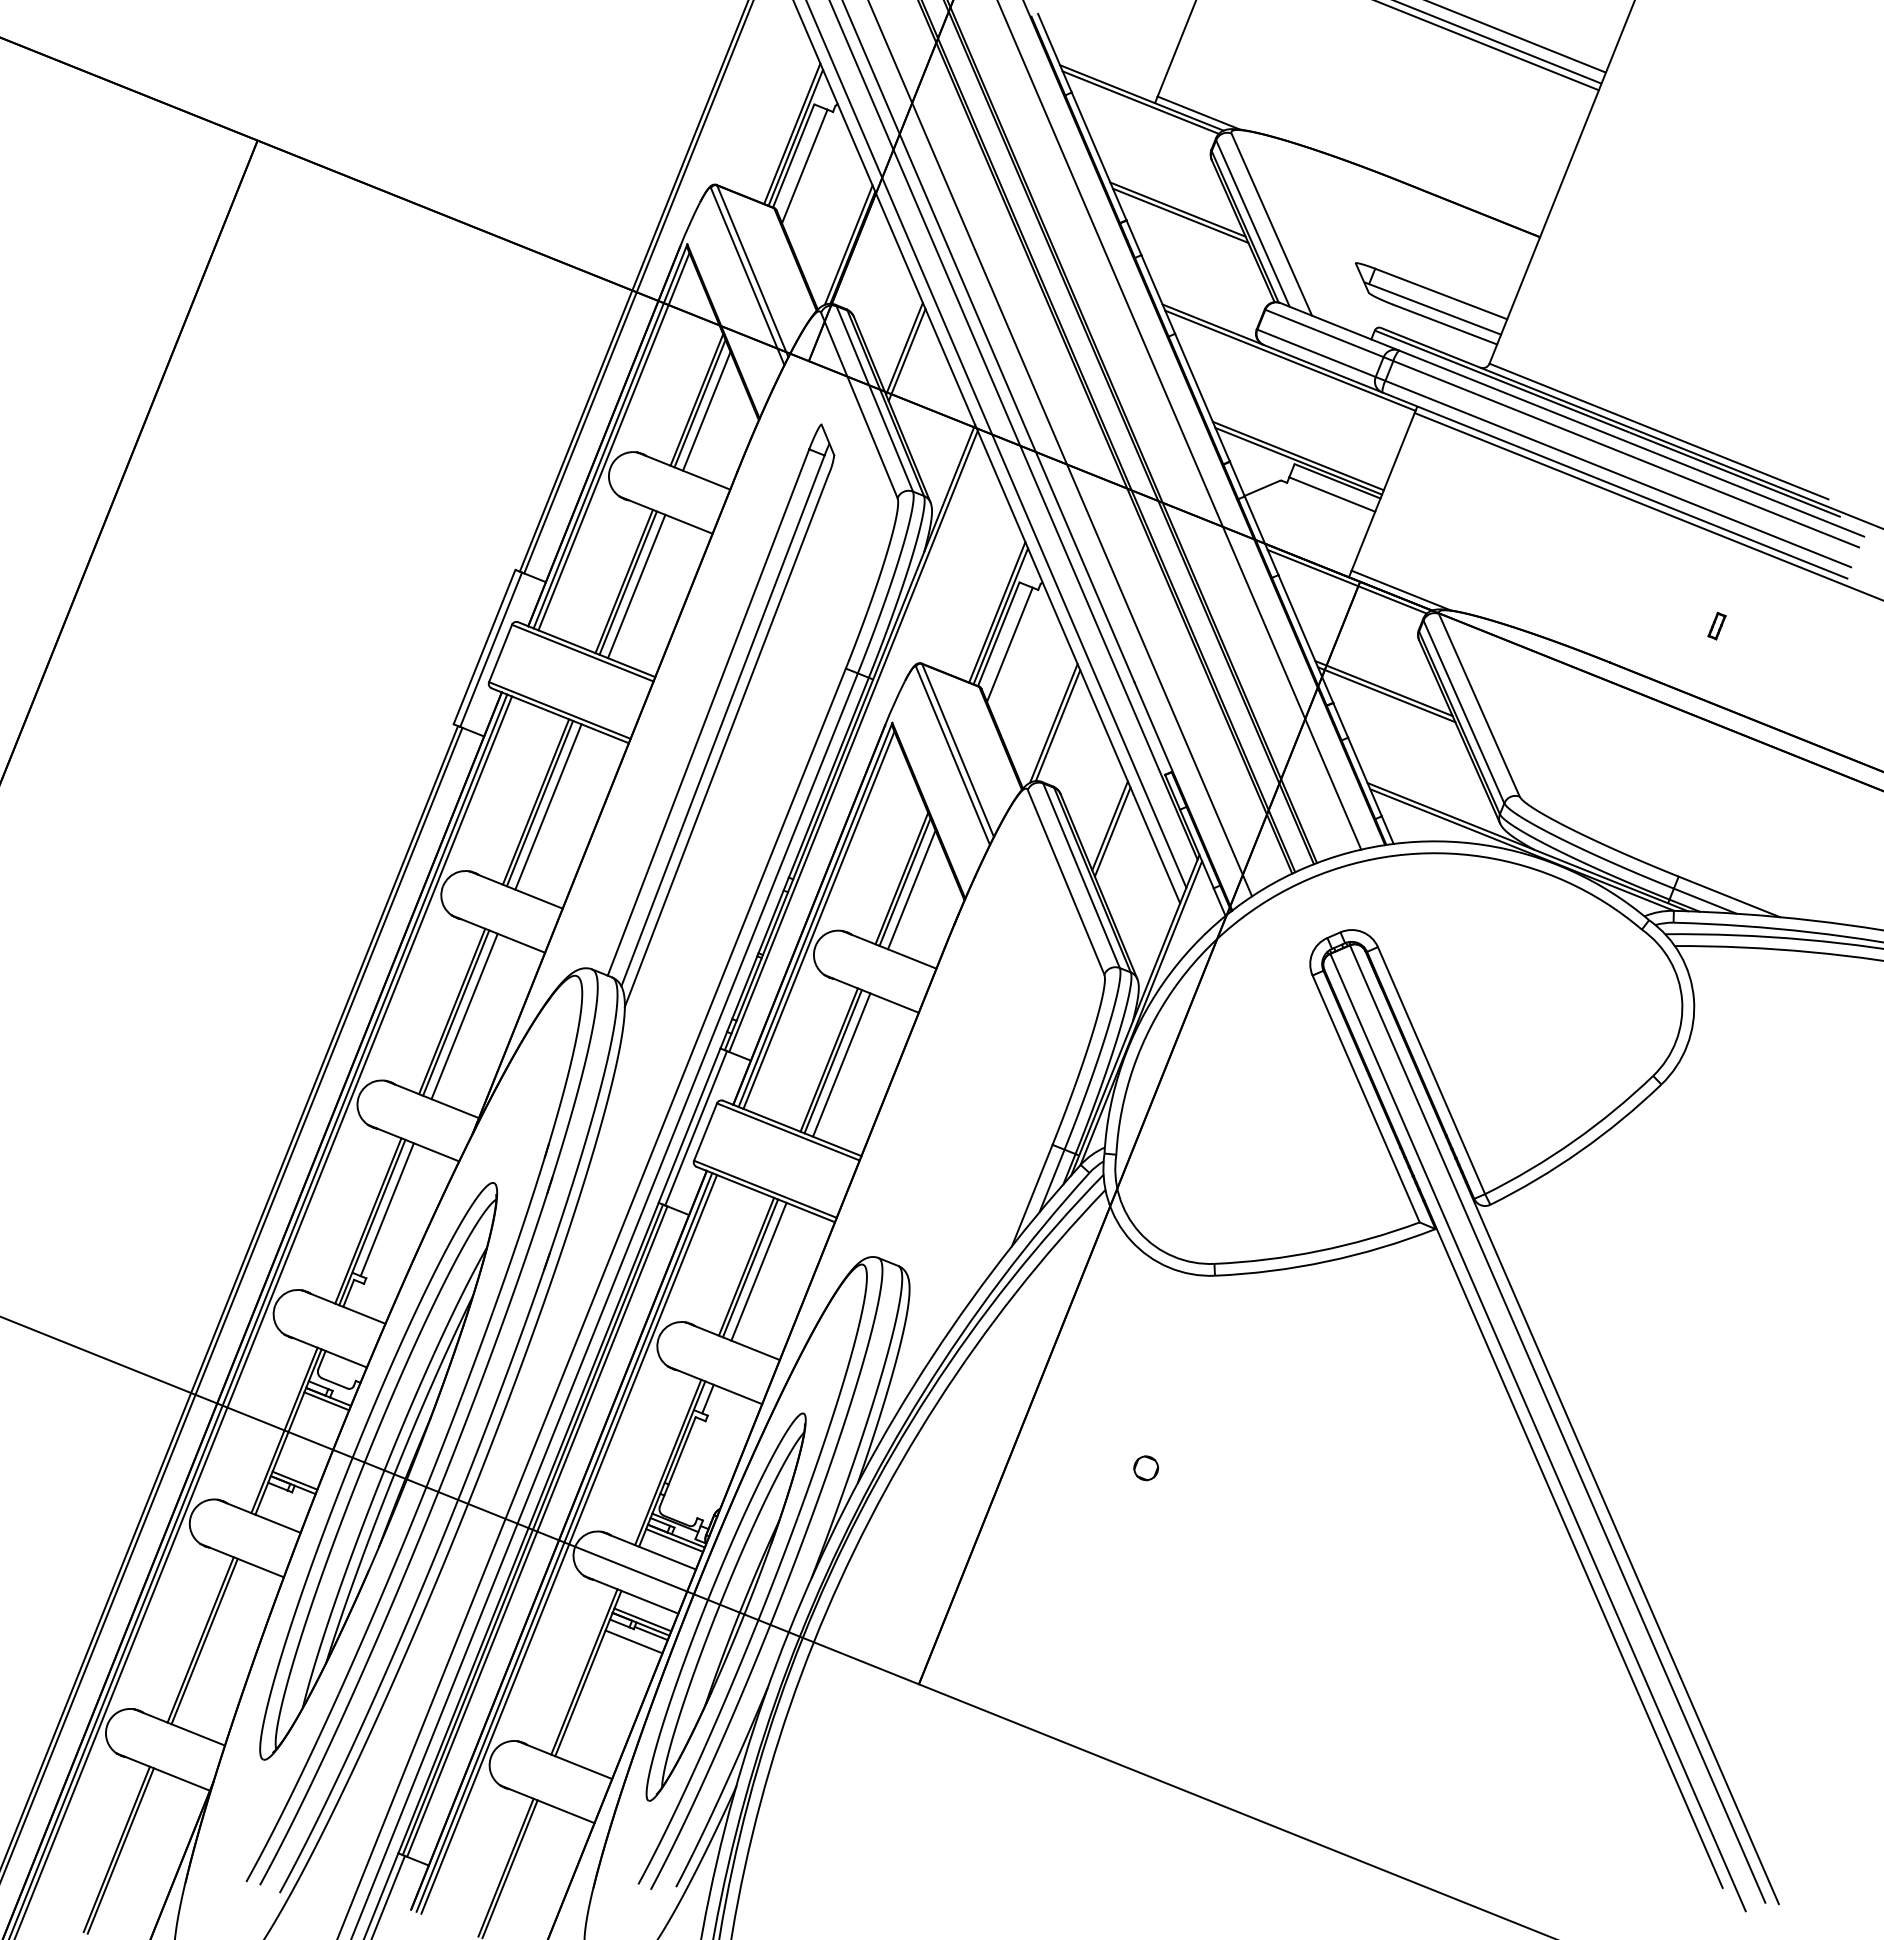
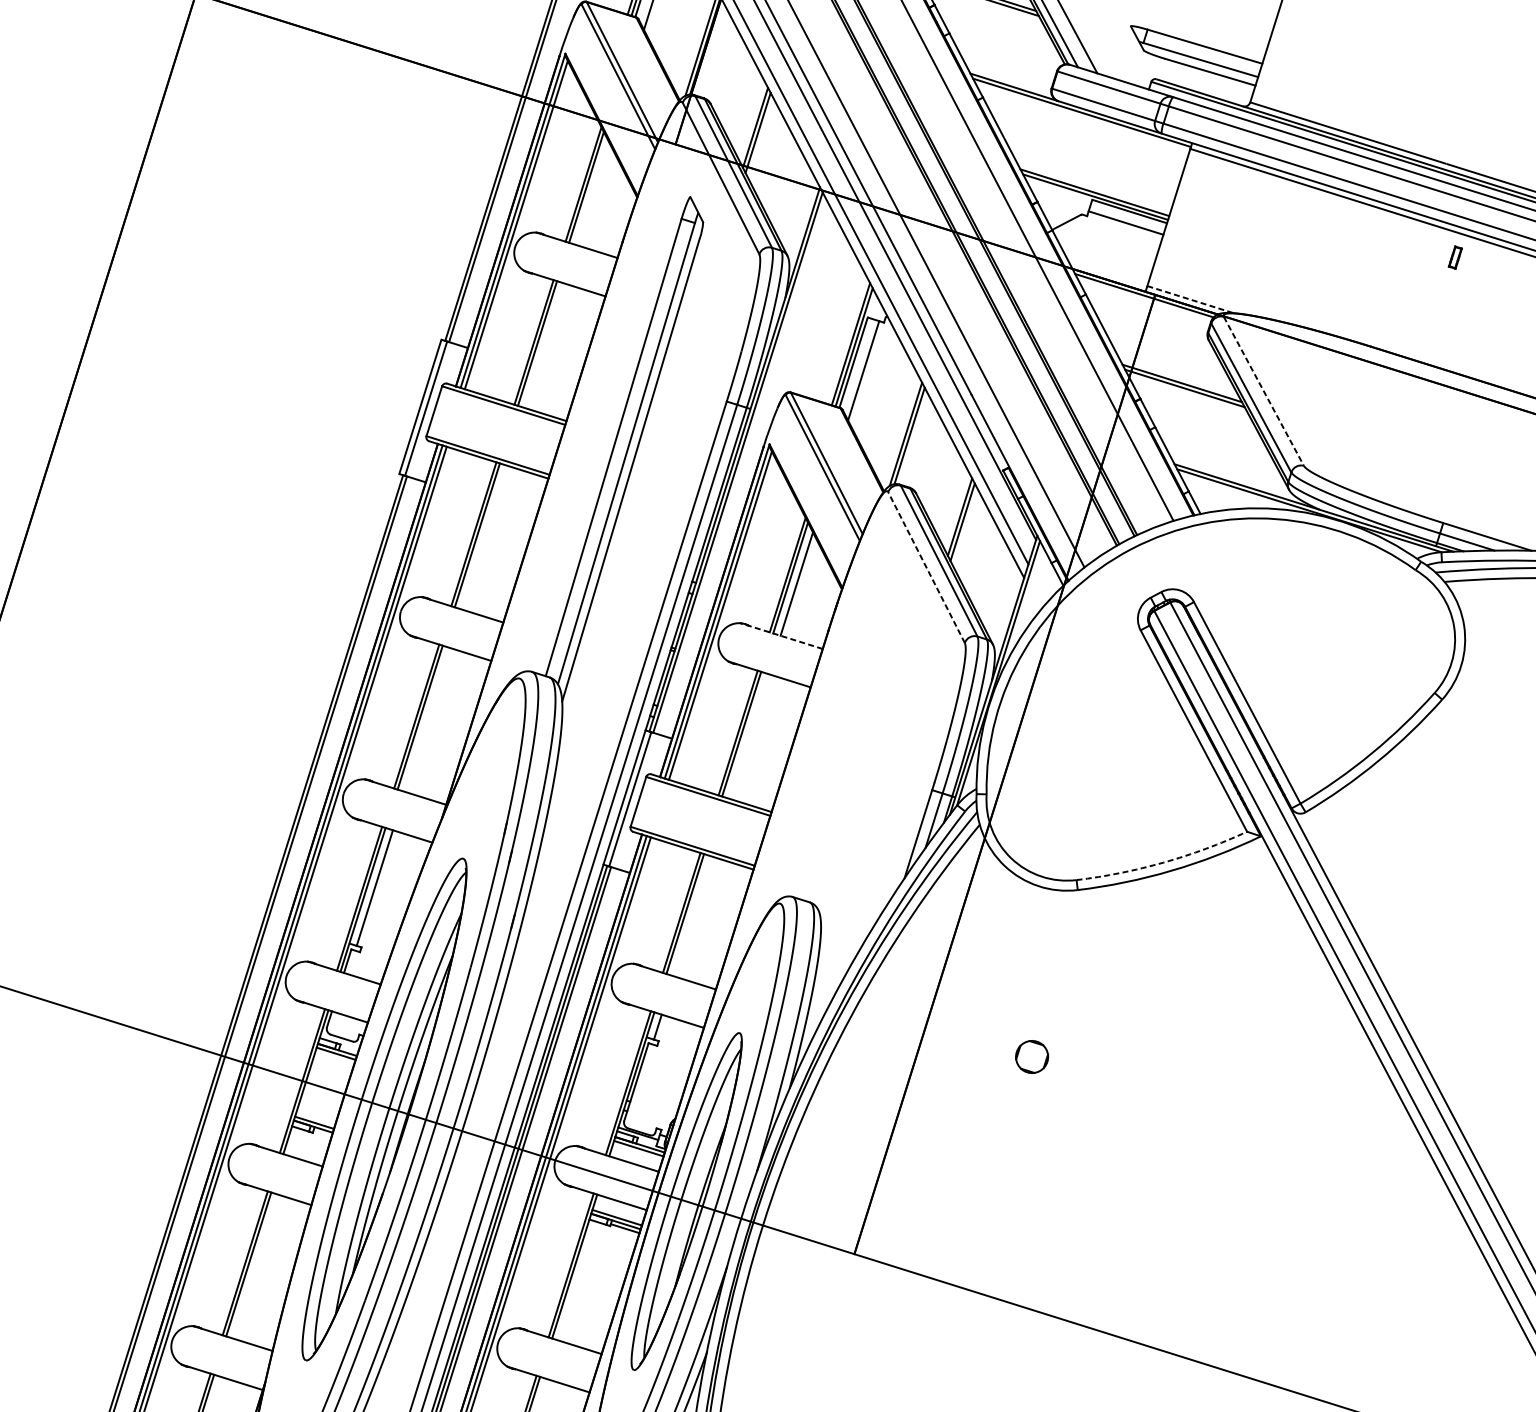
line: (706, 411) -> (592, 193), removed
line: (636, 586) -> (544, 345), removed
line: (1401, 590) -> (1190, 299), solid -> dashed
part: (1716, 625) -> (1454, 257), moved
line: (1479, 705) -> (1264, 391), solid -> dashed
line: (548, 806) -> (484, 537), removed
line: (1066, 882) -> (926, 567), solid -> dashed
line: (889, 949) -> (781, 635), solid -> dashed
line: (464, 1016) -> (427, 719), removed
line: (841, 1064) -> (748, 736), removed
arc: (1318, 1251) -> (1163, 862), solid -> dashed
line: (758, 1271) -> (692, 916), removed
part: (1146, 1468) -> (1032, 1057), size x1.6
line: (633, 1641) -> (610, 1236), removed

